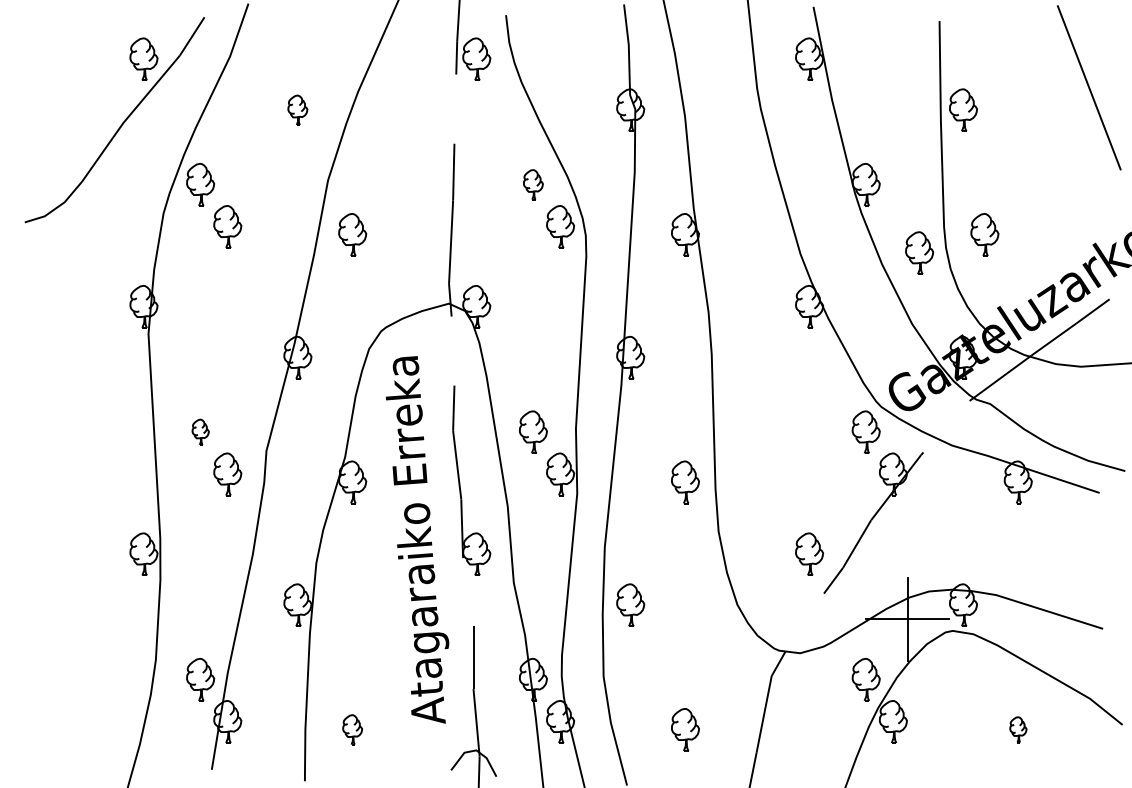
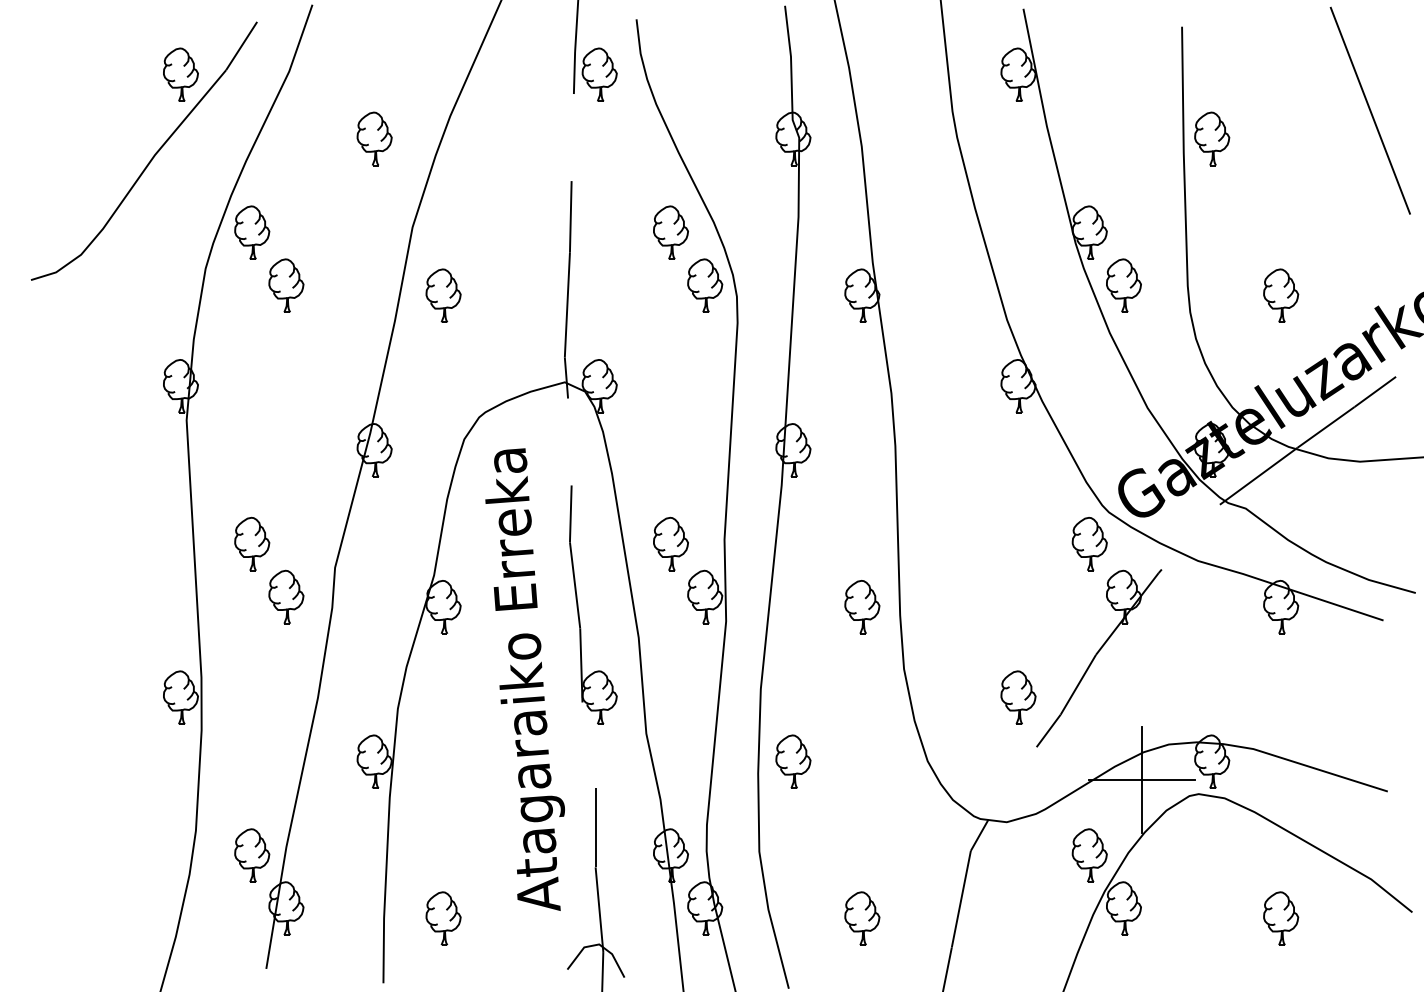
part: (297, 109) -> (374, 138), size x1.43
part: (533, 184) -> (670, 232), size x1.43
part: (985, 234) -> (1281, 295), moved
part: (919, 252) -> (1123, 285), moved
part: (200, 431) -> (252, 543), size x1.67
part: (352, 729) -> (443, 918), size x1.43
part: (1018, 729) -> (1281, 918), size x1.67

